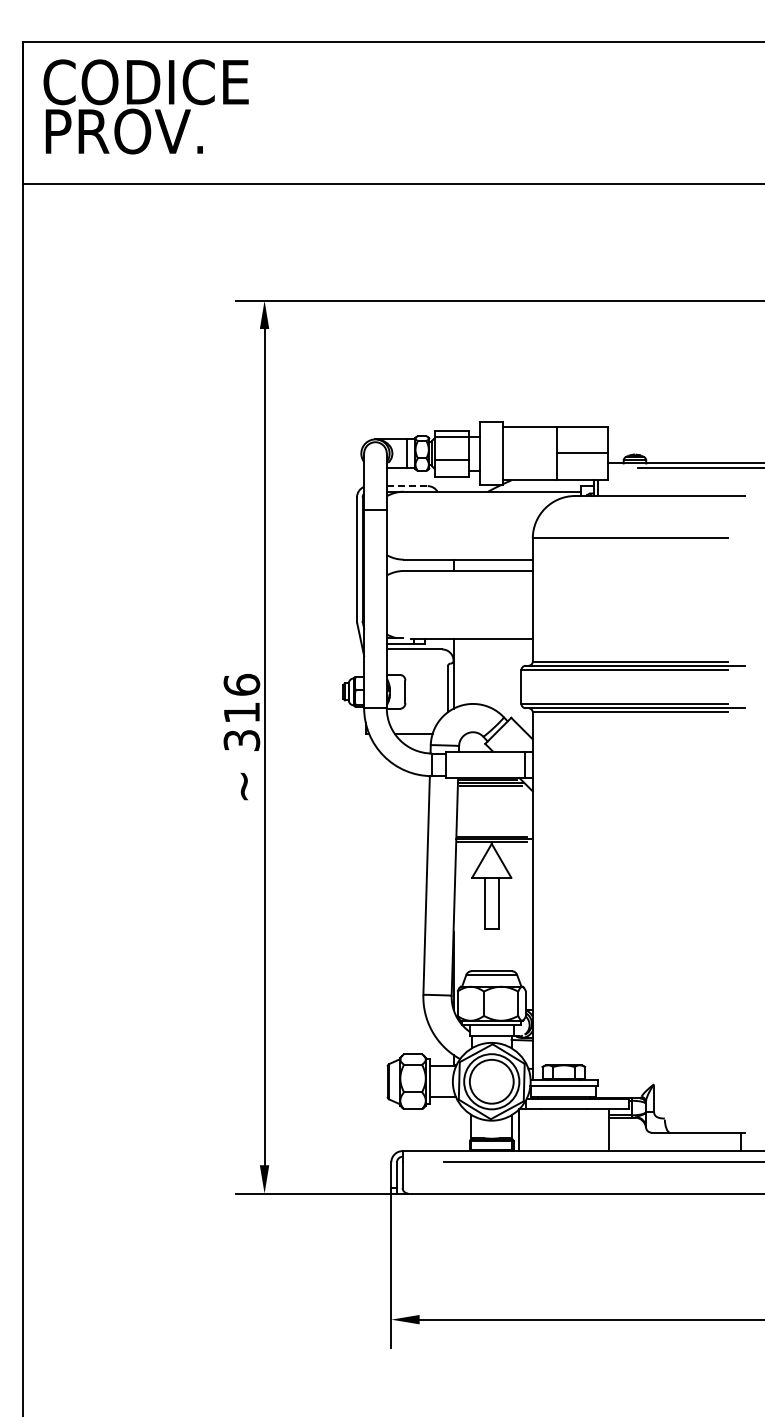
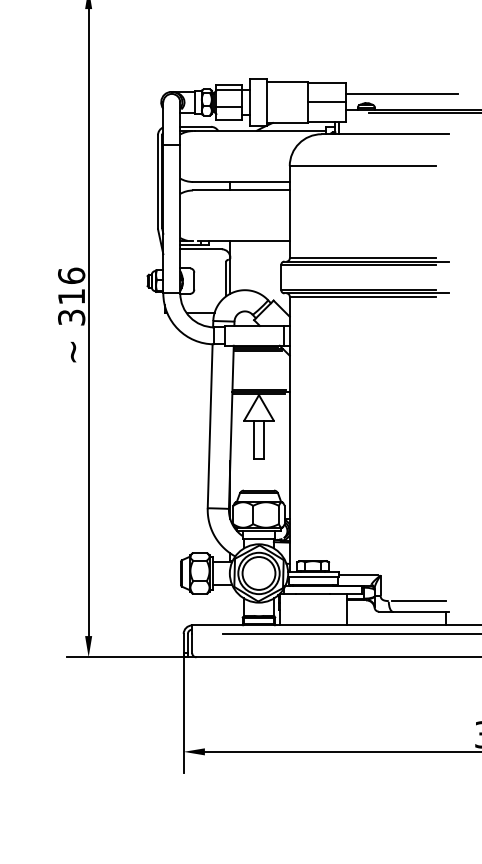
line: (682, 442) -> (402, 94), added
line: (407, 486) -> (195, 127), dashed -> solid
line: (625, 1084) -> (359, 575), added
line: (704, 1118) -> (418, 601), added

